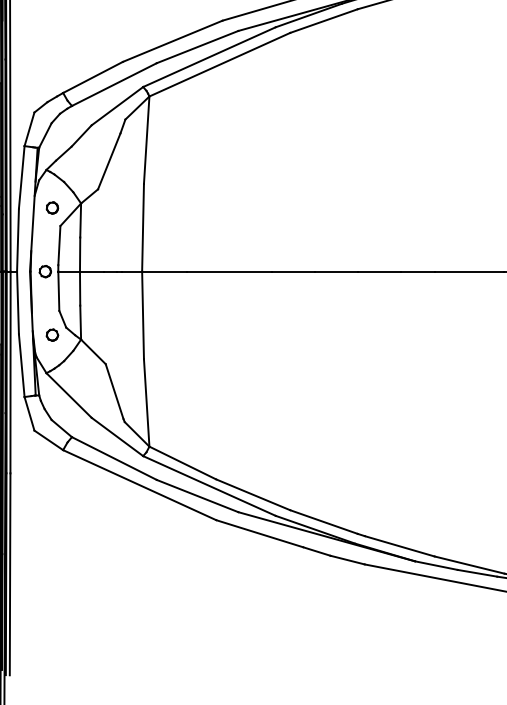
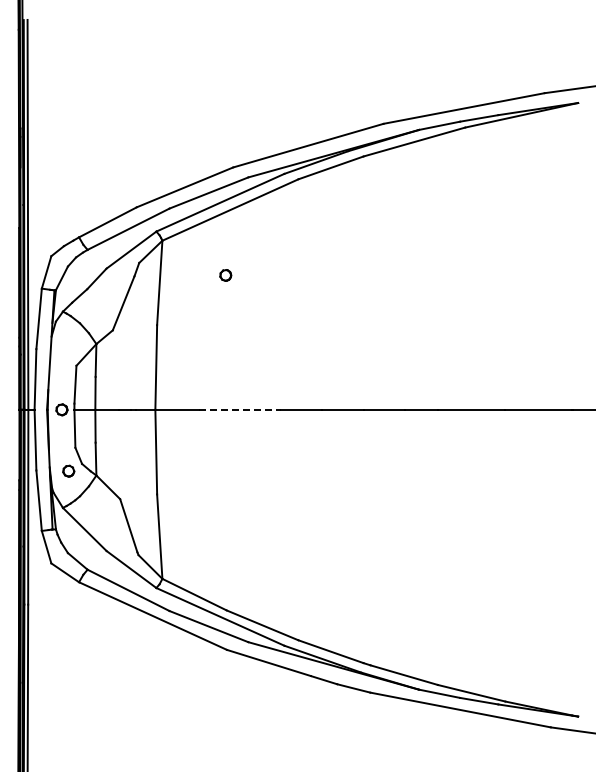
part: (52, 208) -> (225, 275), moved
line: (230, 271) -> (240, 409), solid -> dashed

